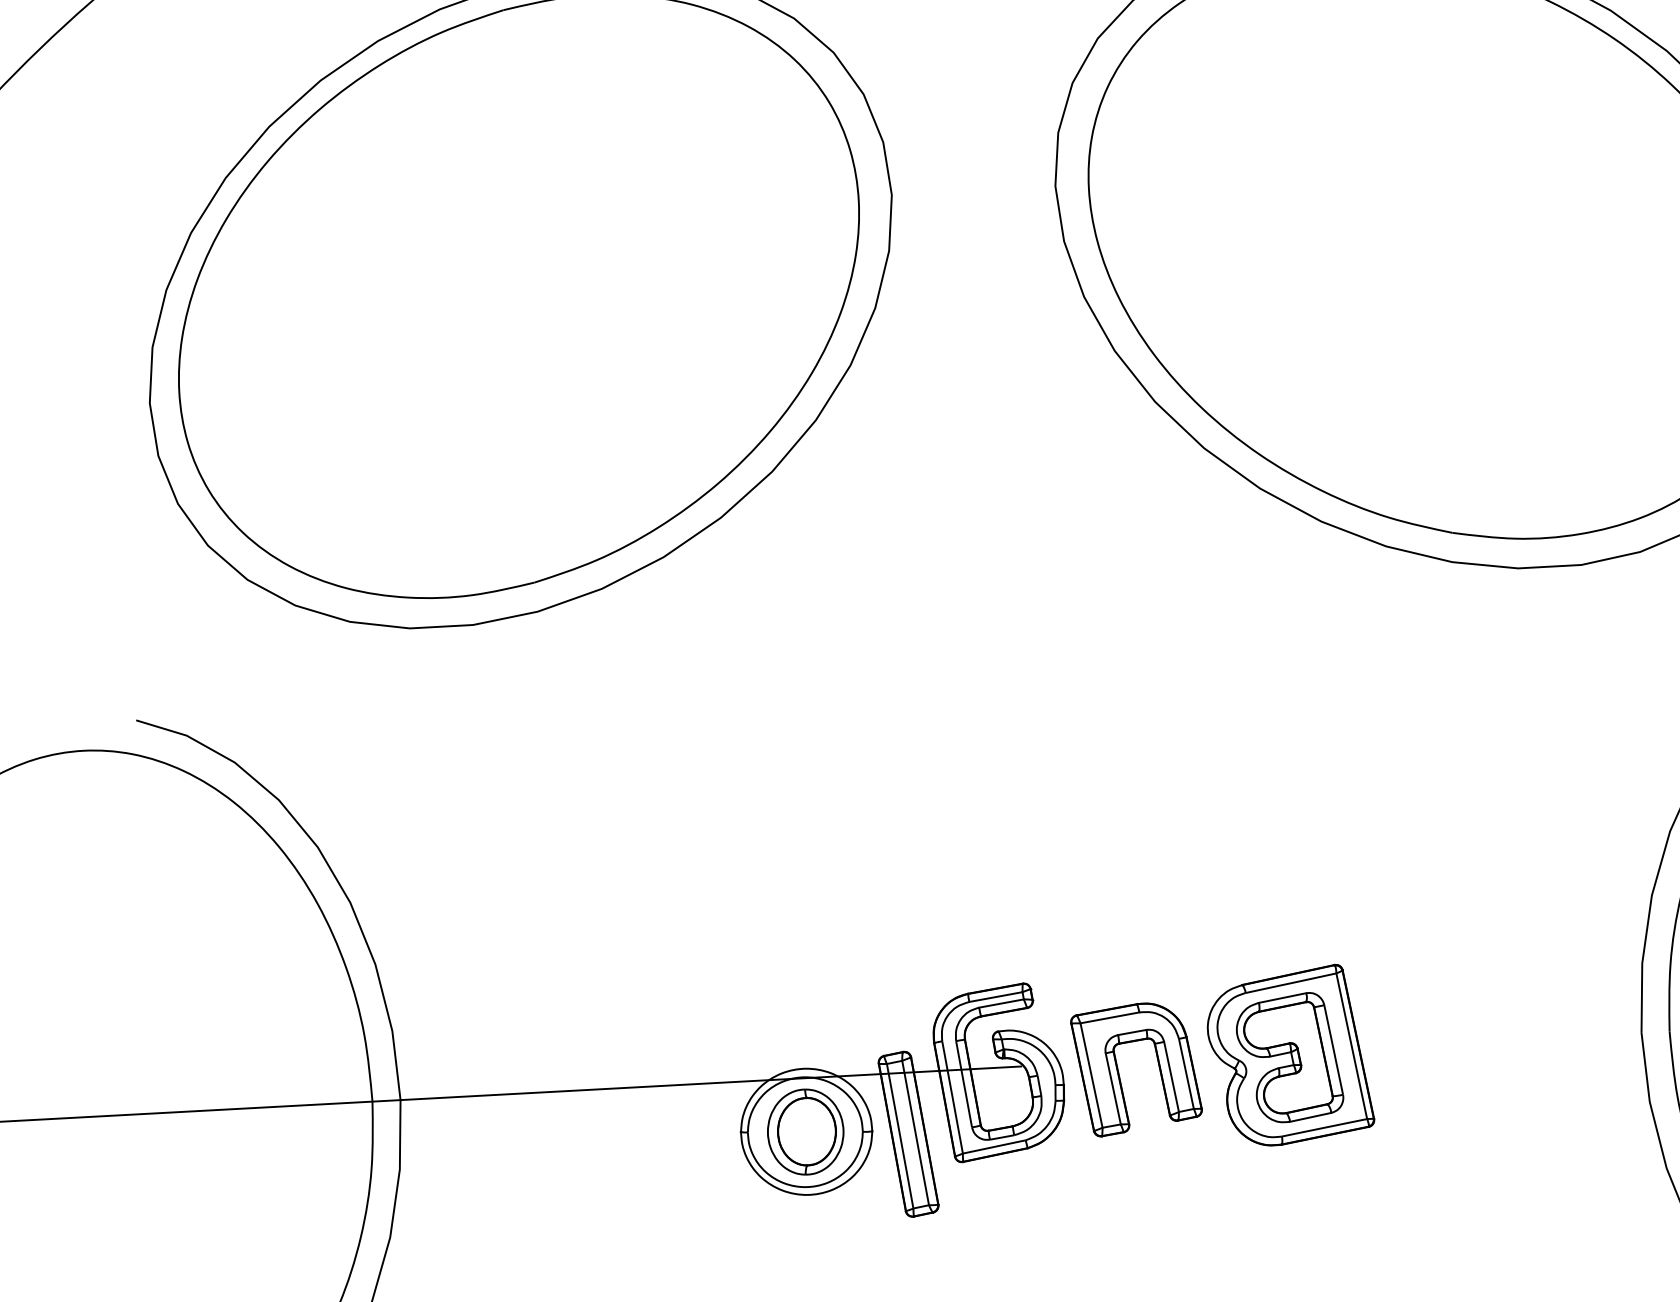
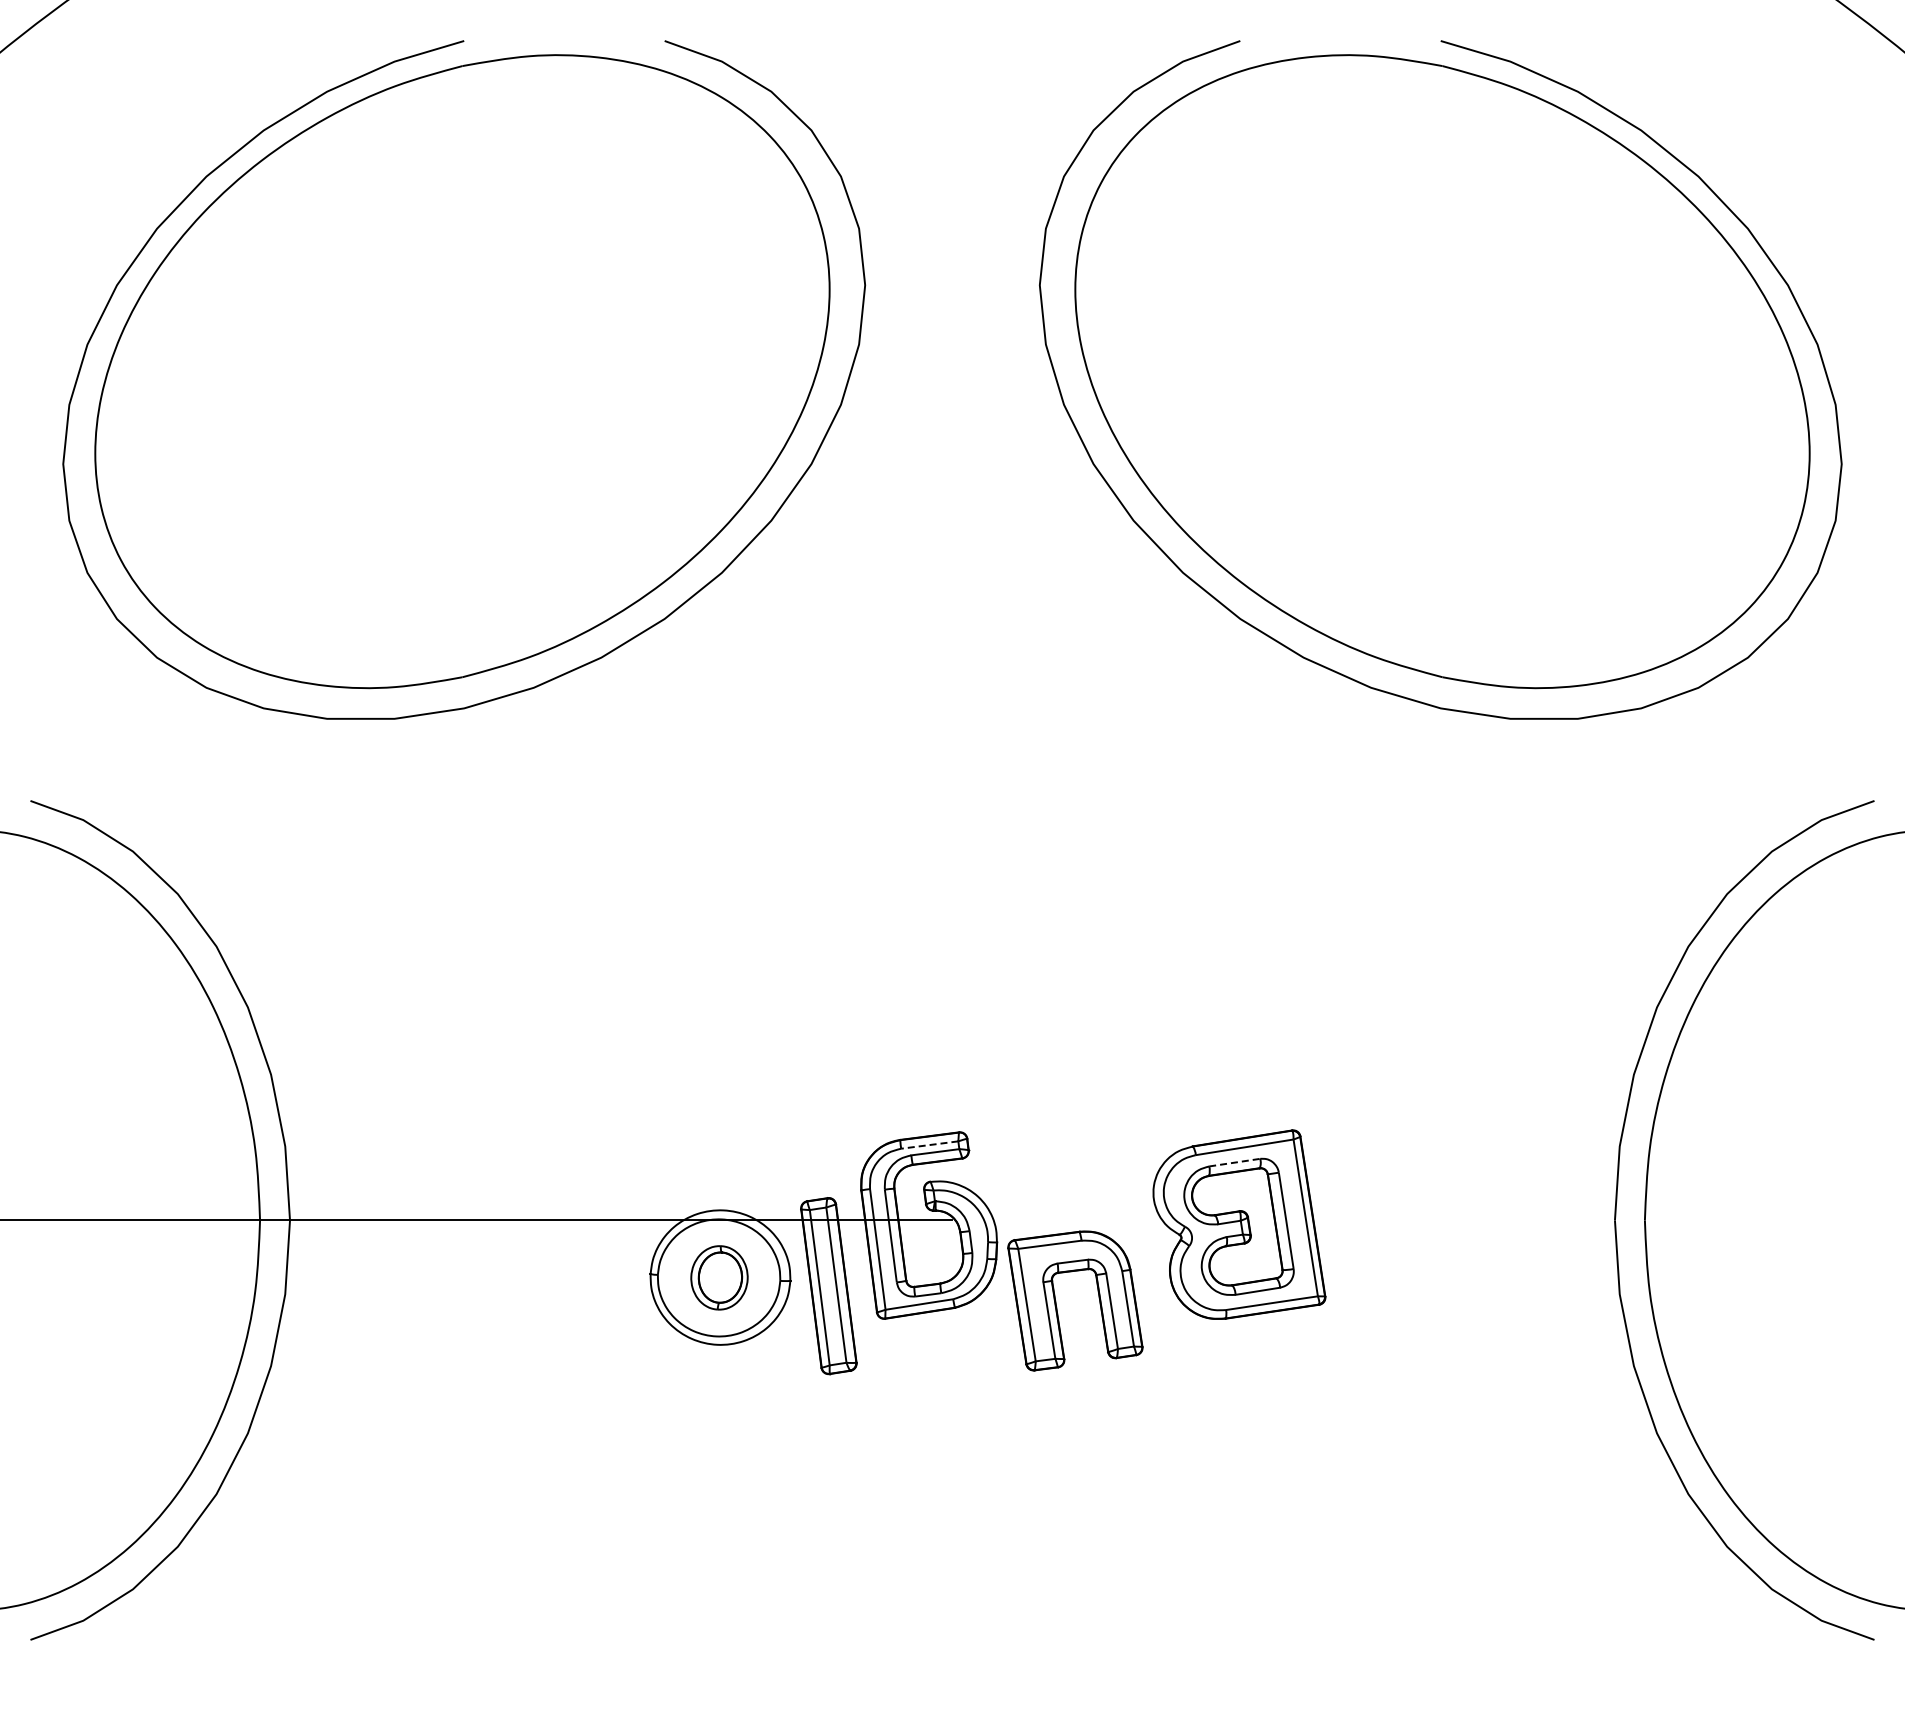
line: (995, 997) -> (929, 1145), solid -> dashed
line: (1282, 997) -> (1234, 1162), solid -> dashed
part: (1118, 1069) -> (1056, 1300), moved
part: (805, 1131) -> (719, 1277), size x0.7

